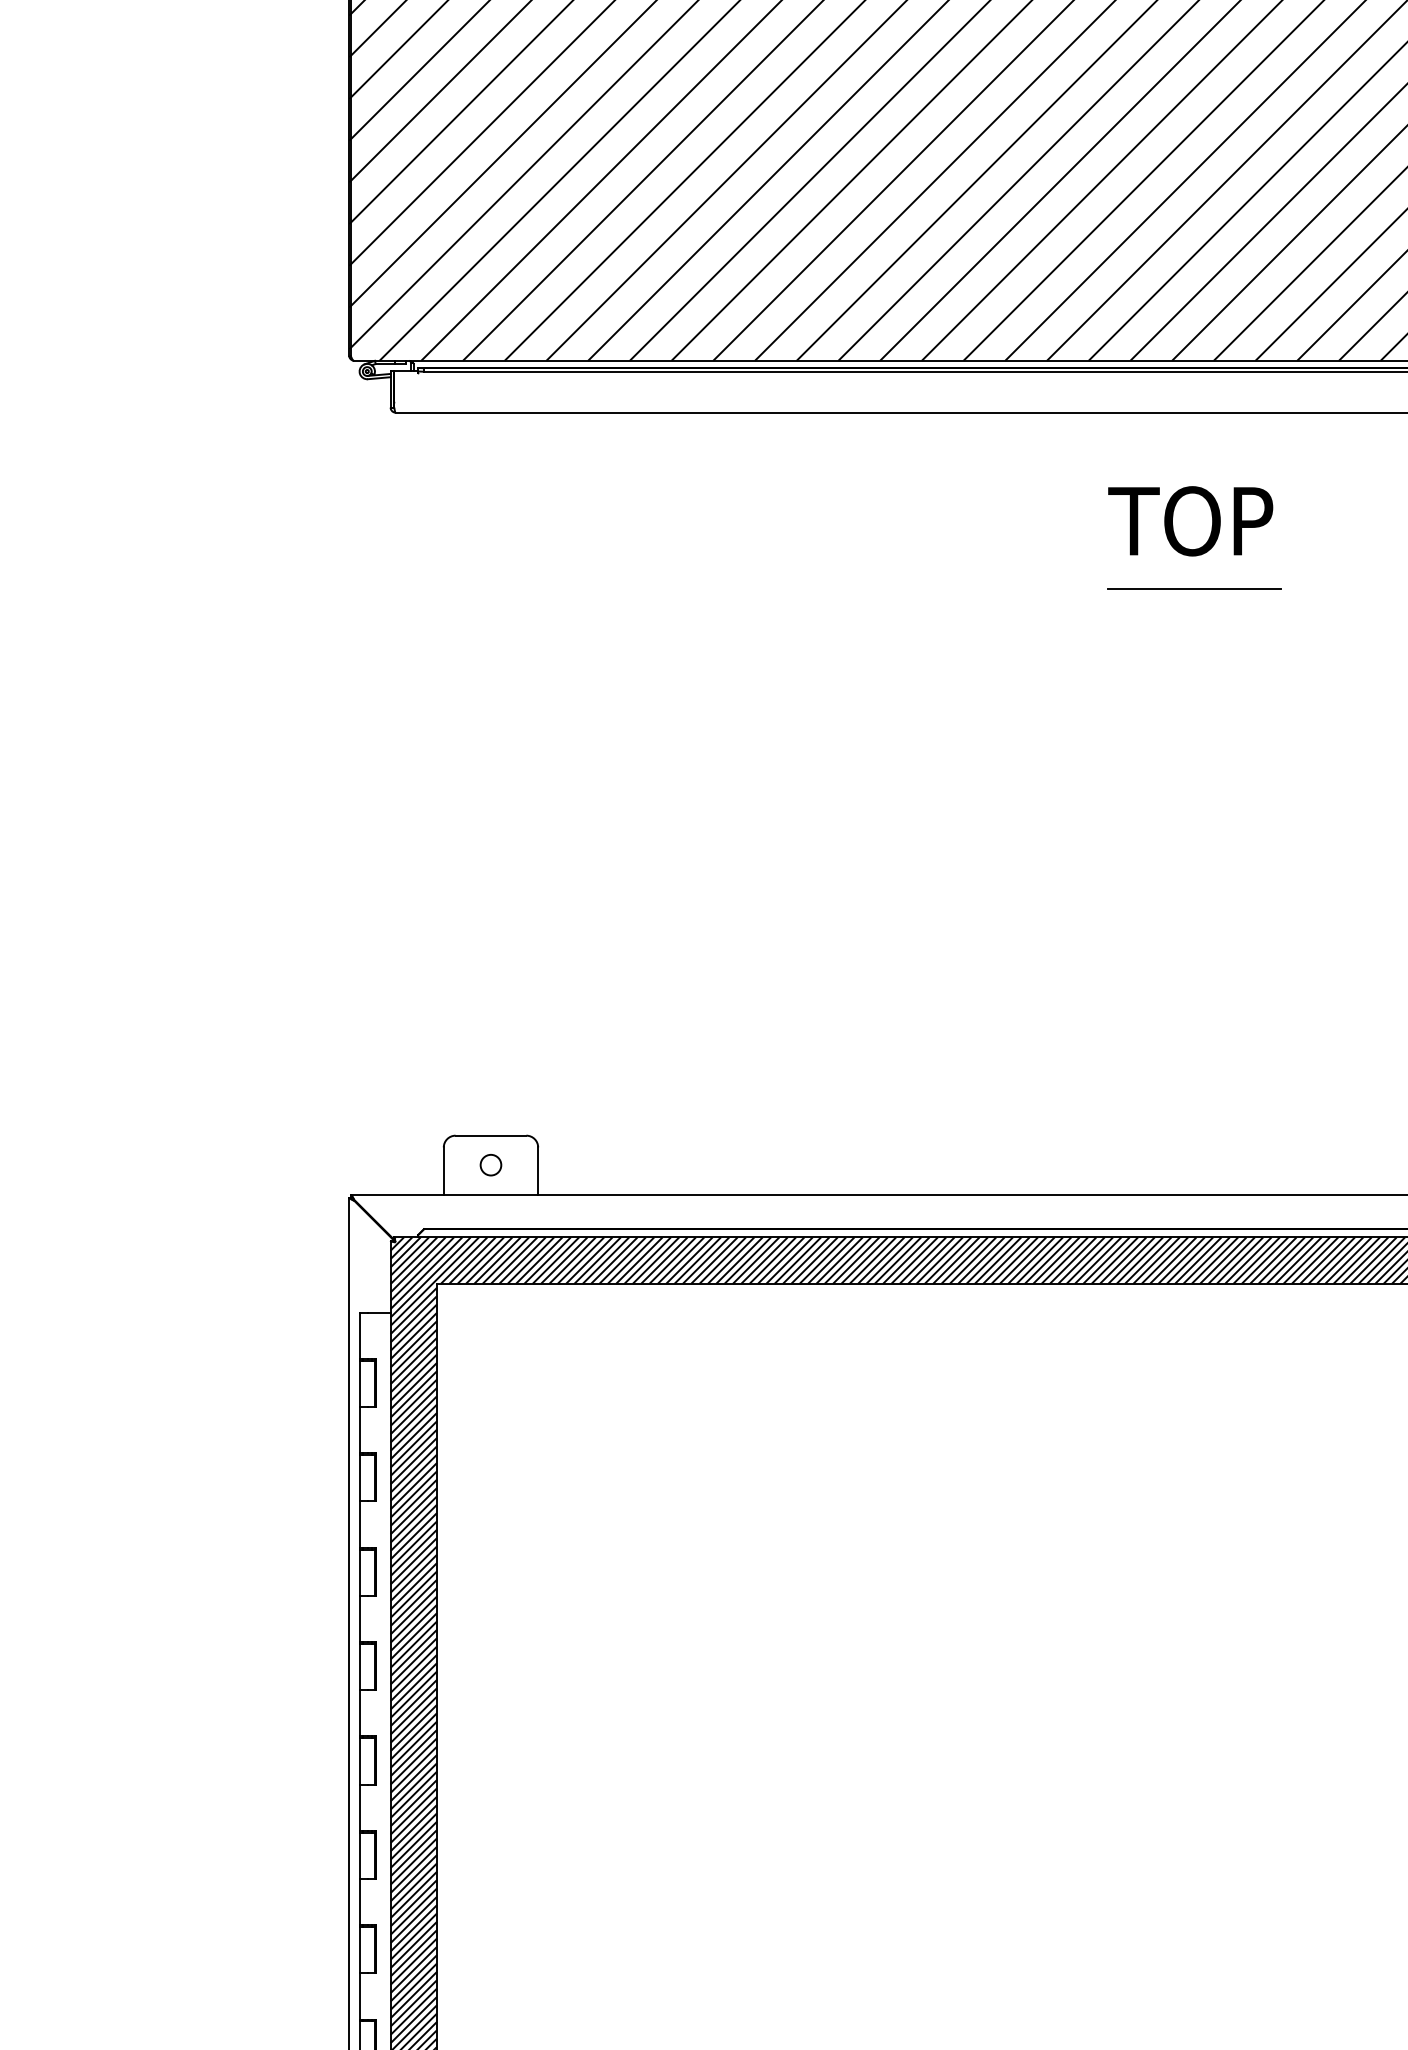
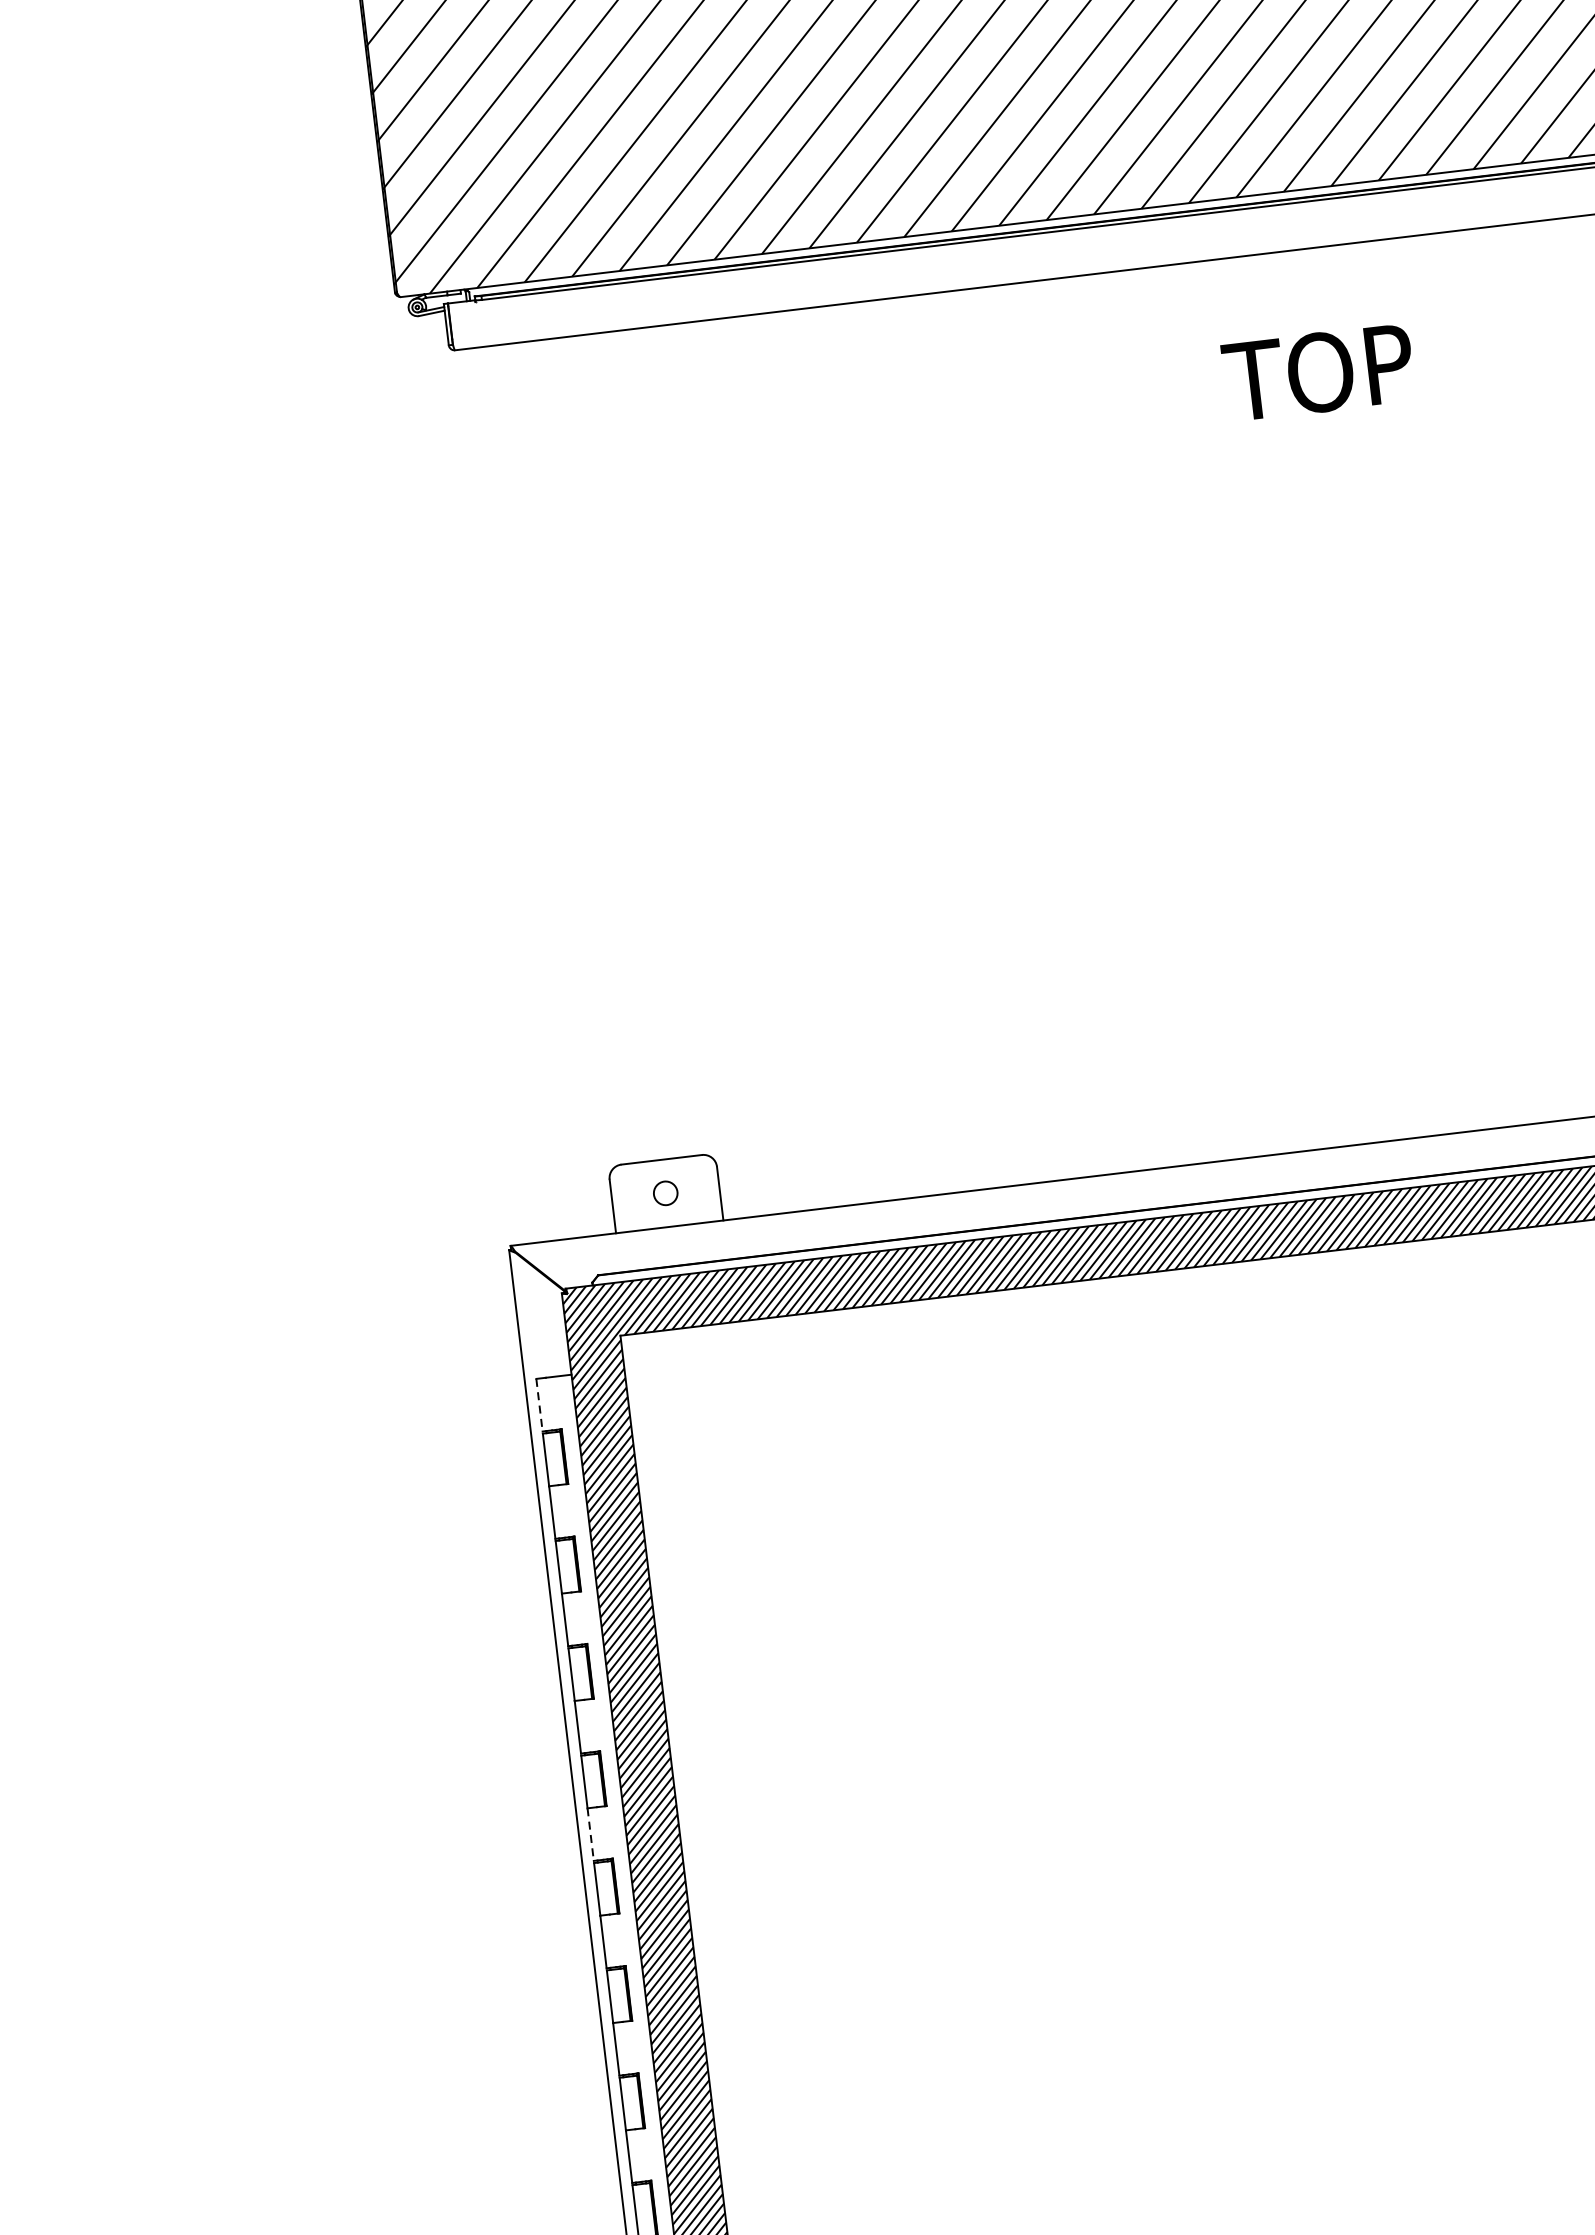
text: (1190, 521) -> (1318, 372), moved
line: (1194, 588) -> (1387, 442), removed
line: (359, 1336) -> (539, 1406), solid -> dashed
line: (359, 1713) -> (590, 1834), solid -> dashed

